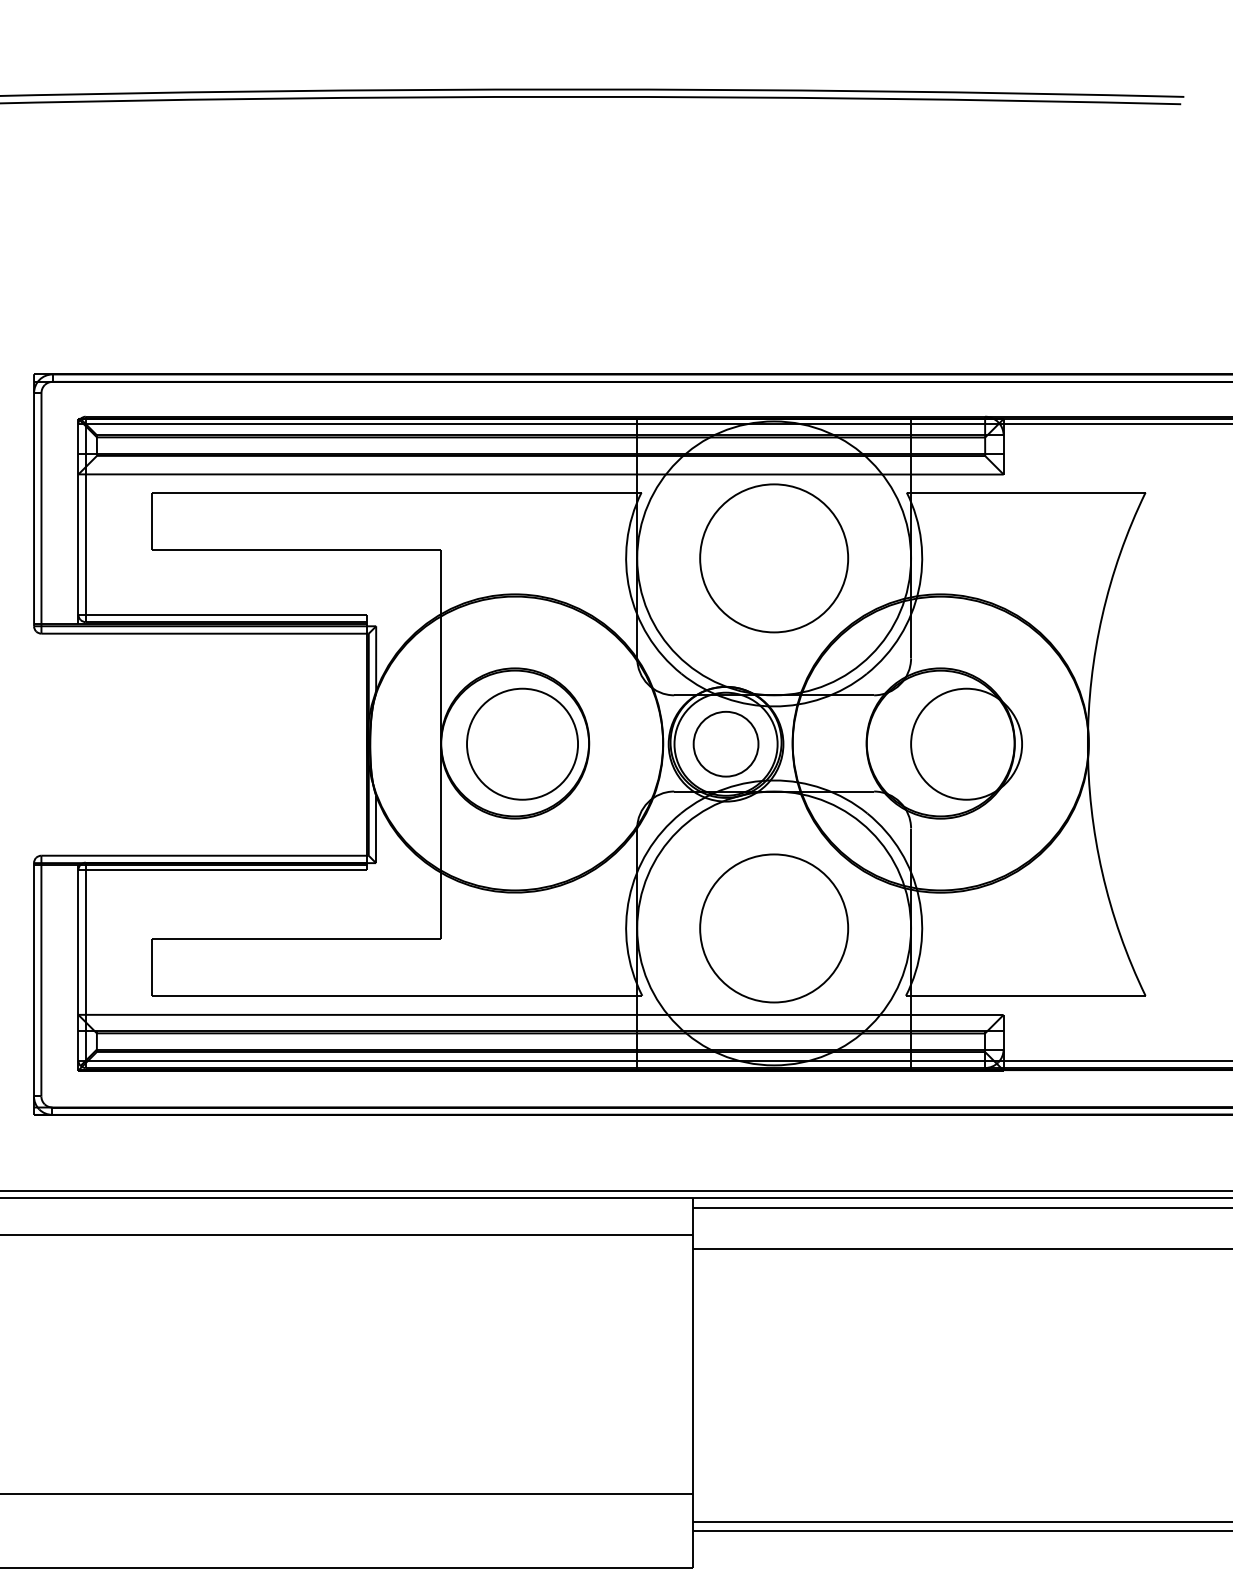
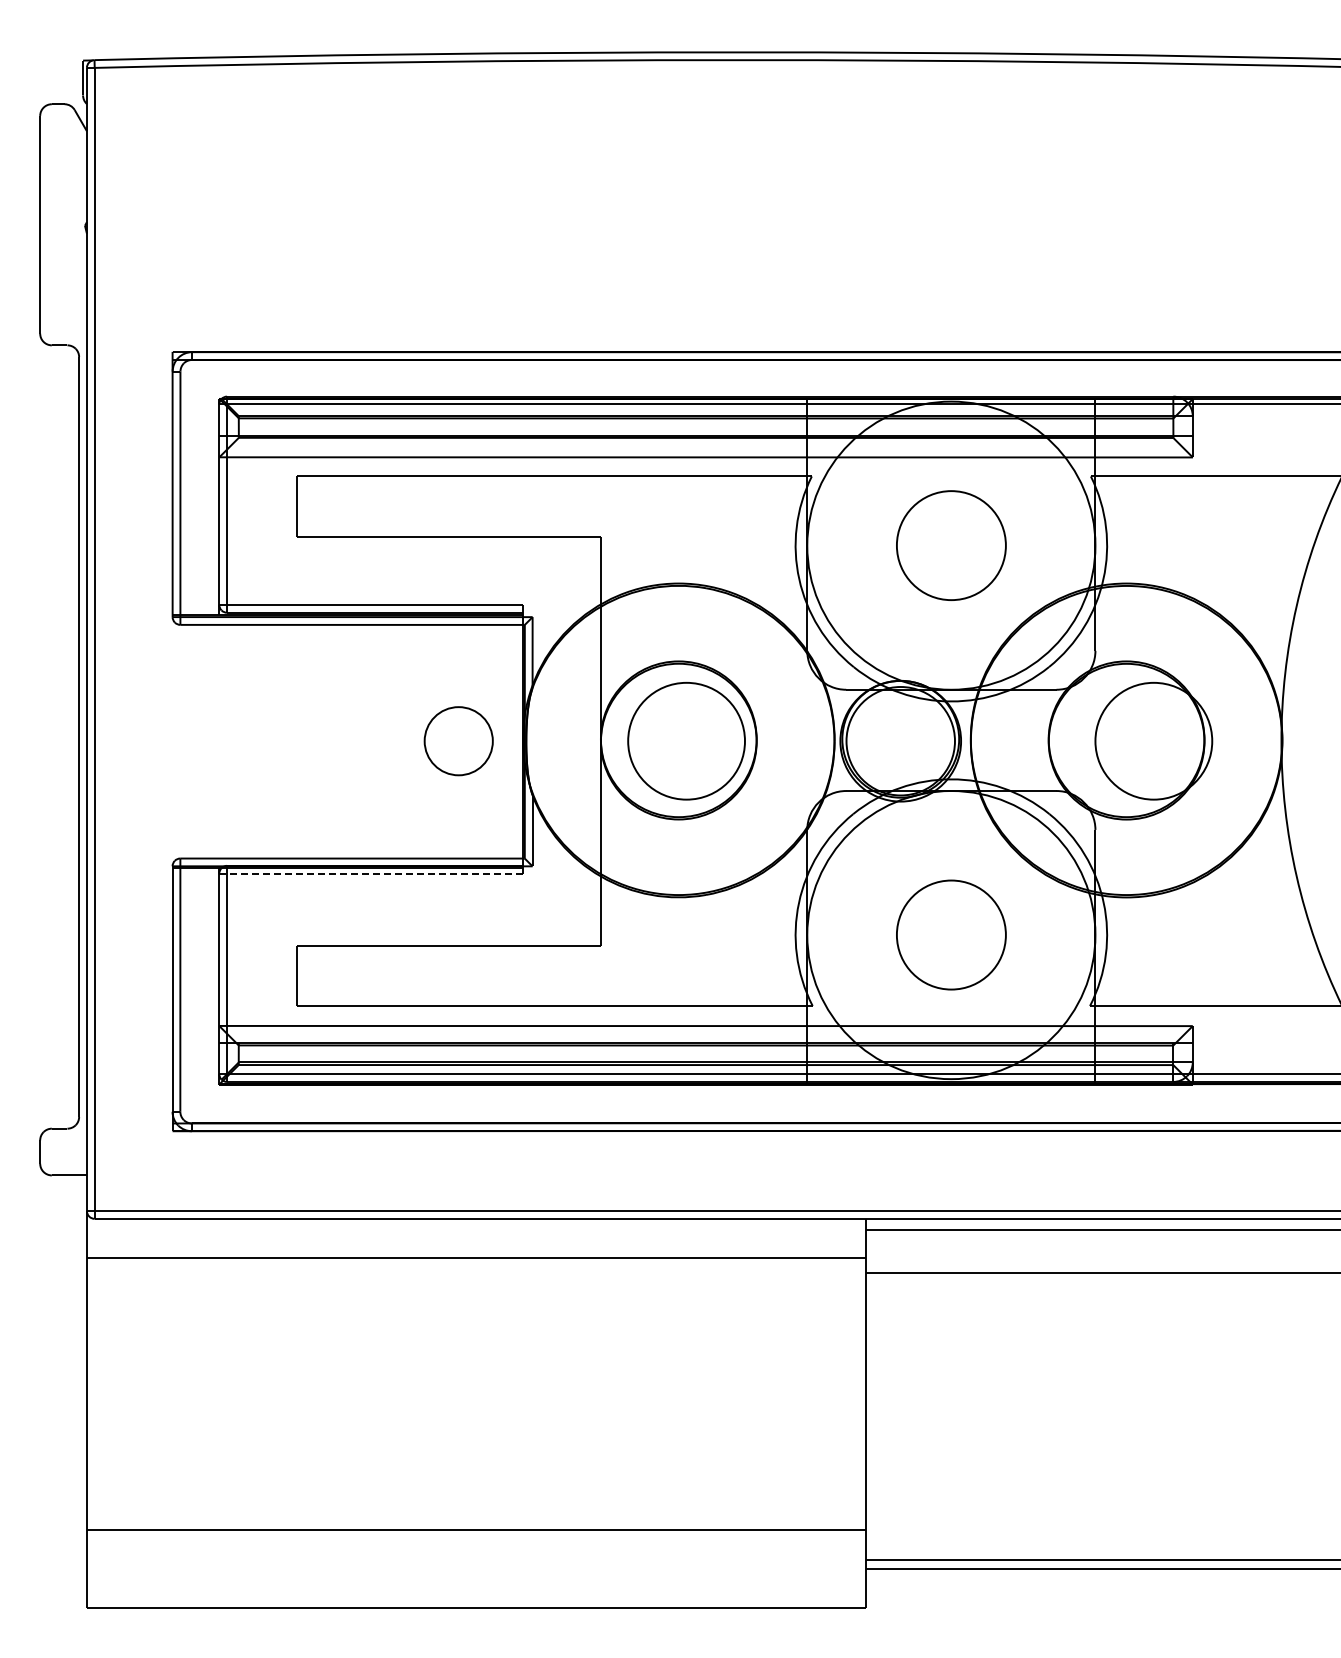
part: (774, 558) -> (951, 545), size x0.7
part: (725, 744) -> (458, 741), moved
line: (223, 869) -> (371, 873), solid -> dashed
part: (774, 927) -> (951, 934), size x0.7

